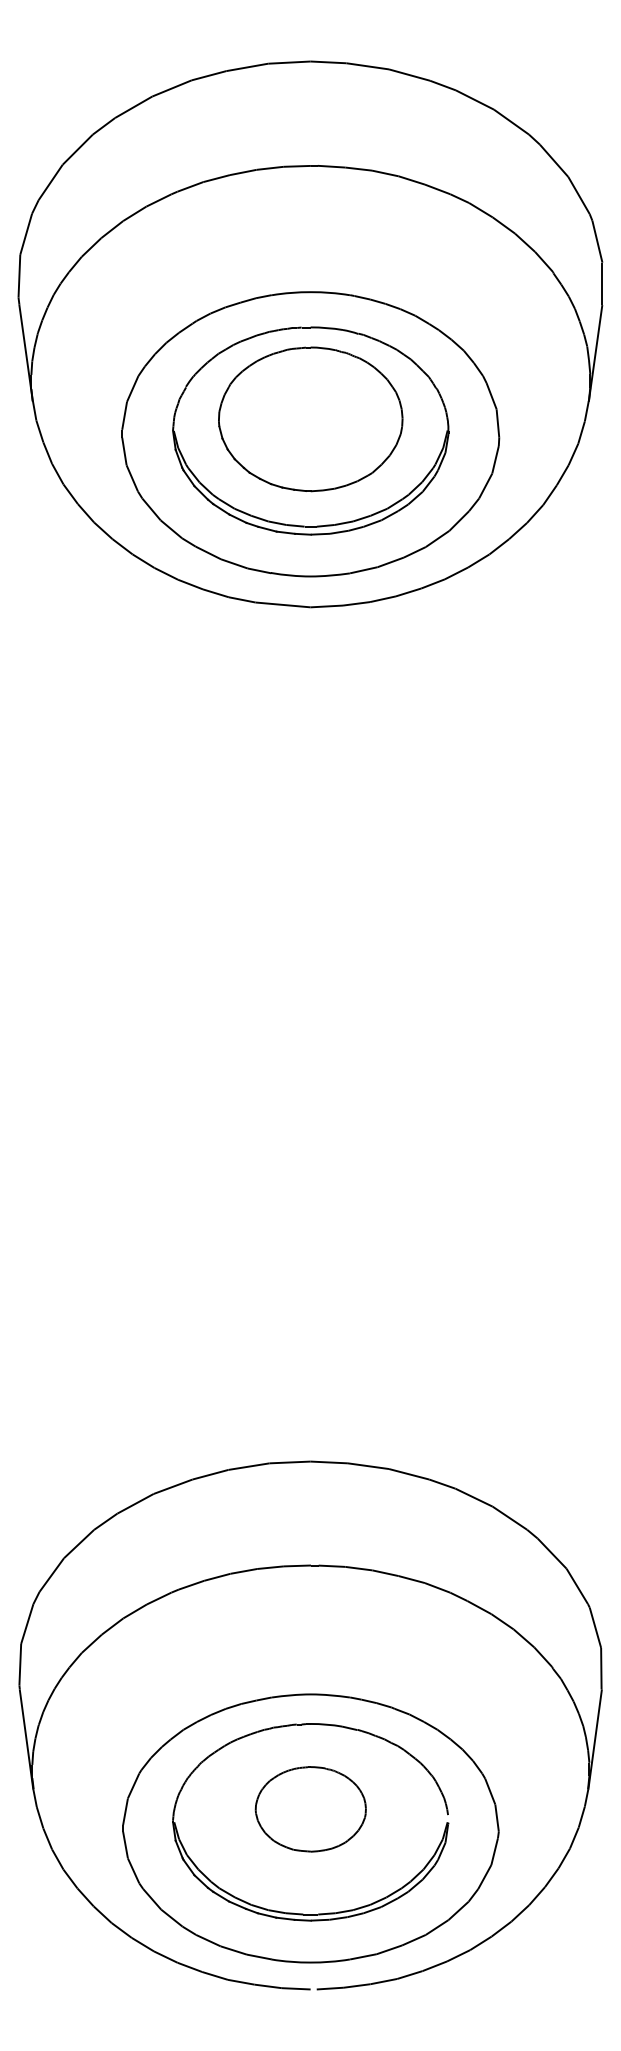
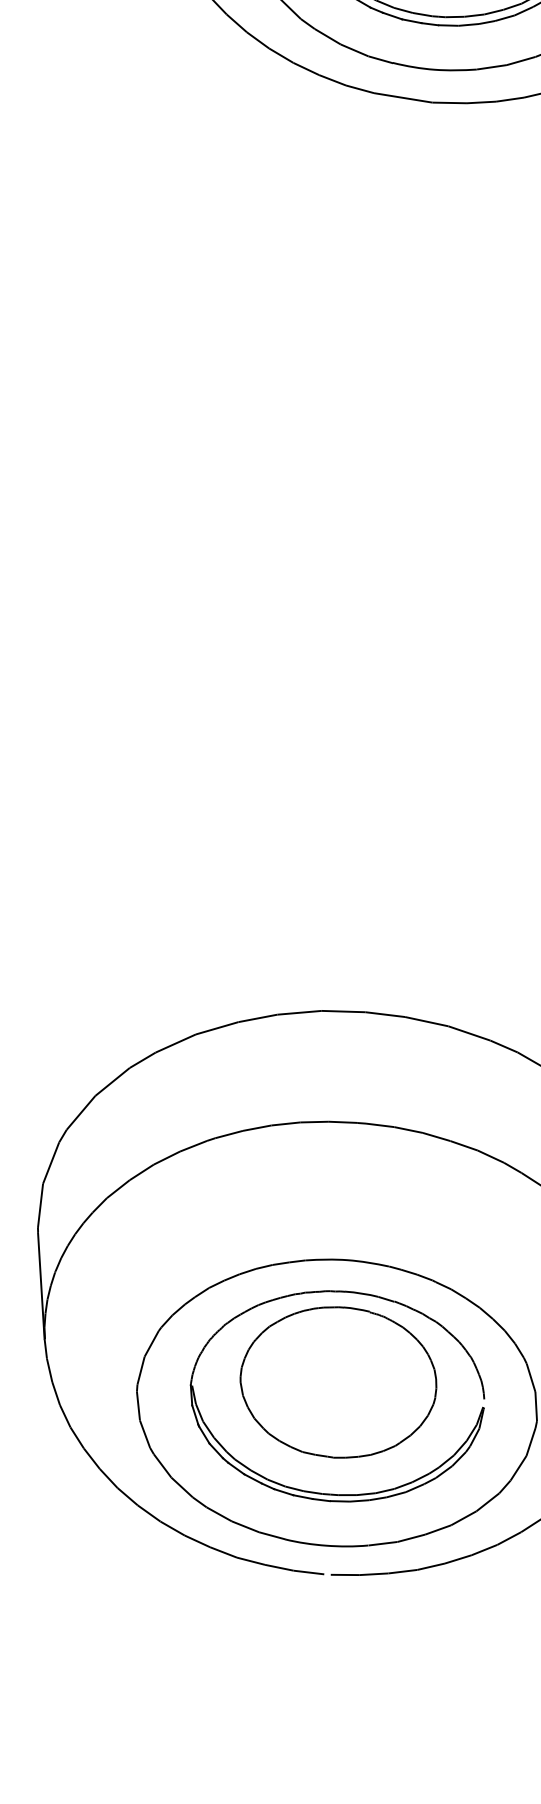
part: (310, 1809) -> (338, 1382), size x1.67

